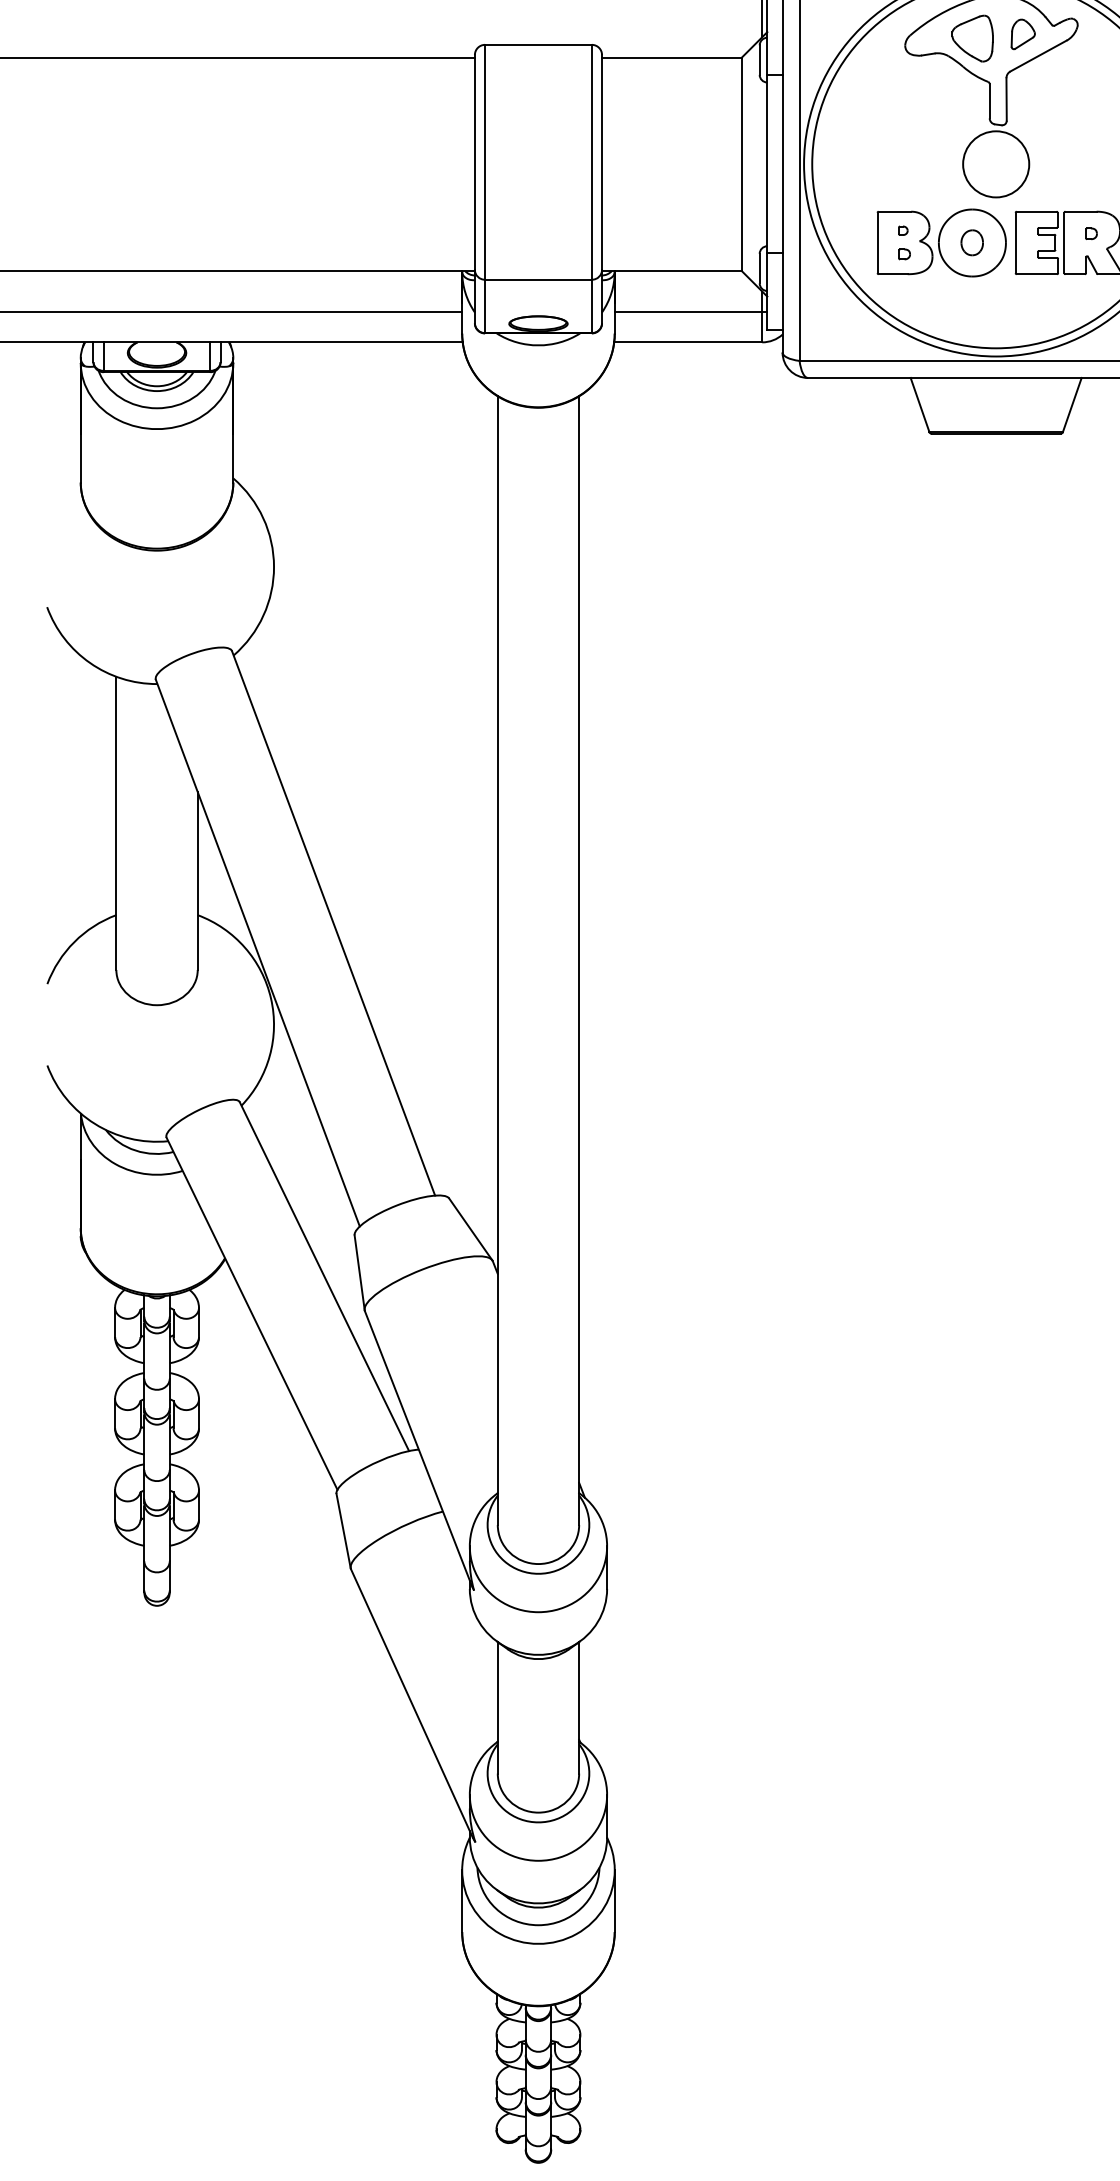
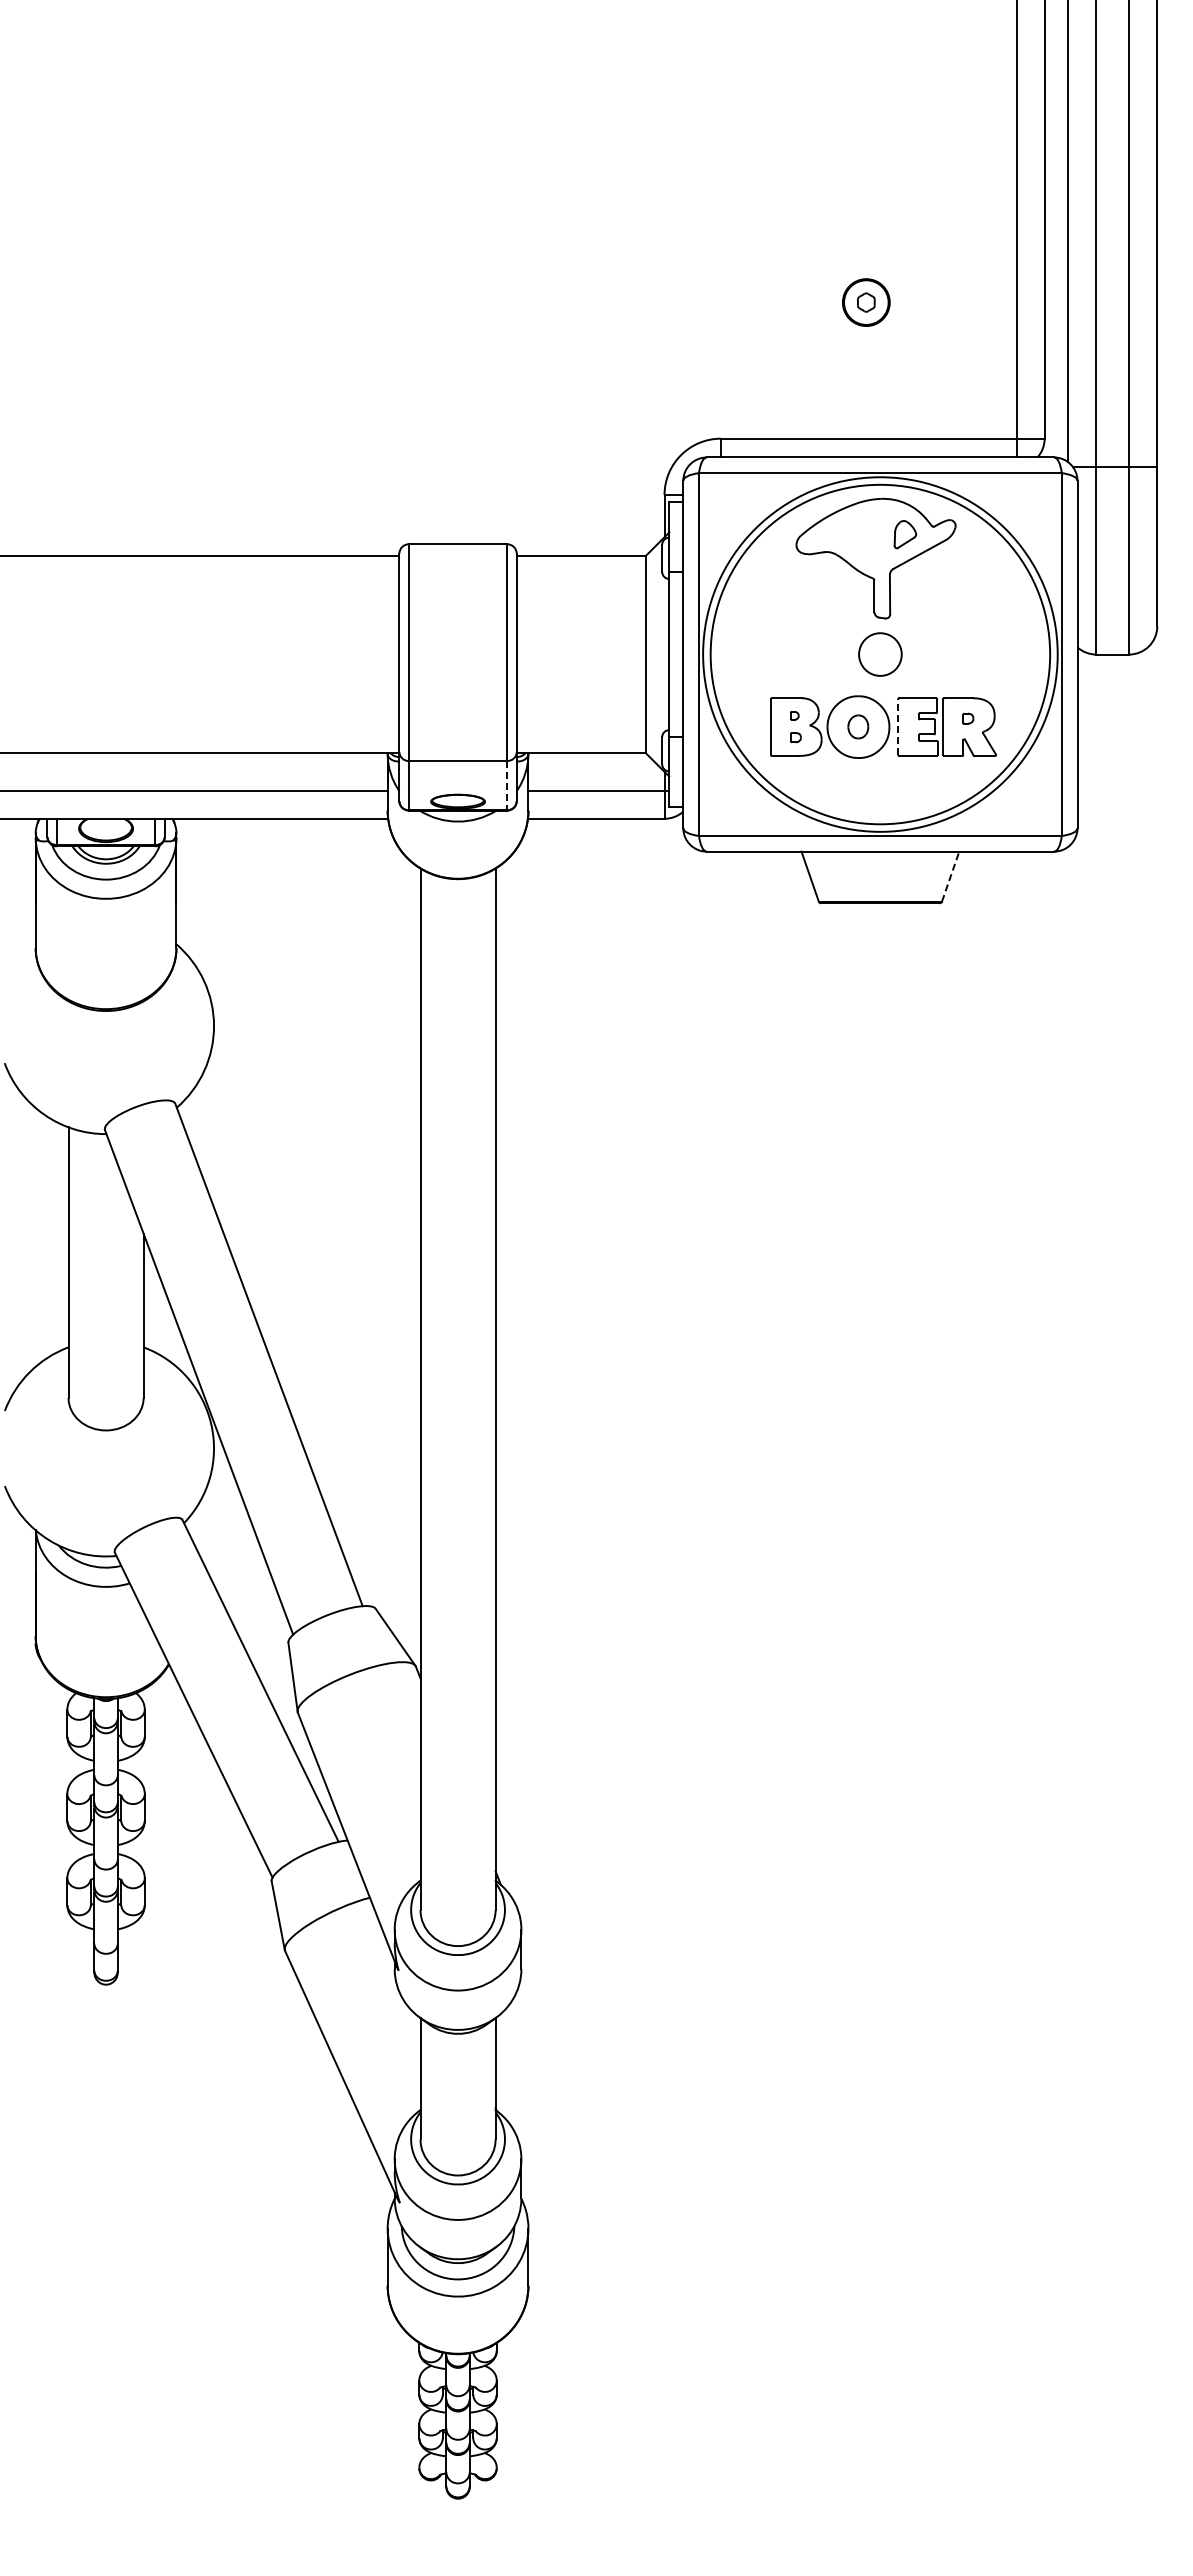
part: (972, 38) -> (858, 538), removed
circle: (995, 164) -> (879, 654), size x0.7
line: (1015, 243) -> (898, 727), solid -> dashed
line: (592, 306) -> (507, 785), solid -> dashed
line: (1072, 404) -> (950, 876), solid -> dashed

